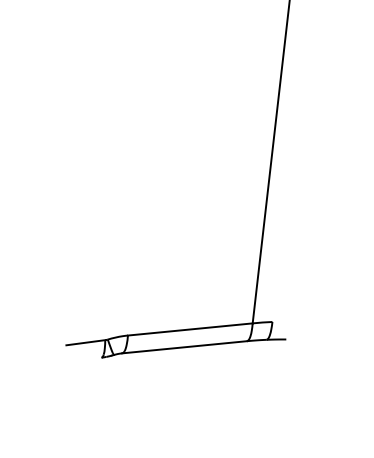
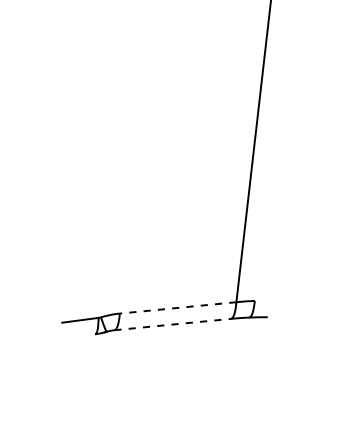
line: (190, 329) -> (178, 307), solid -> dashed
line: (184, 347) -> (172, 324), solid -> dashed

